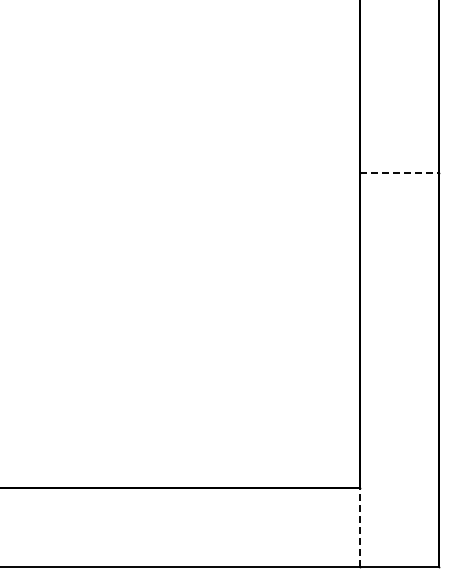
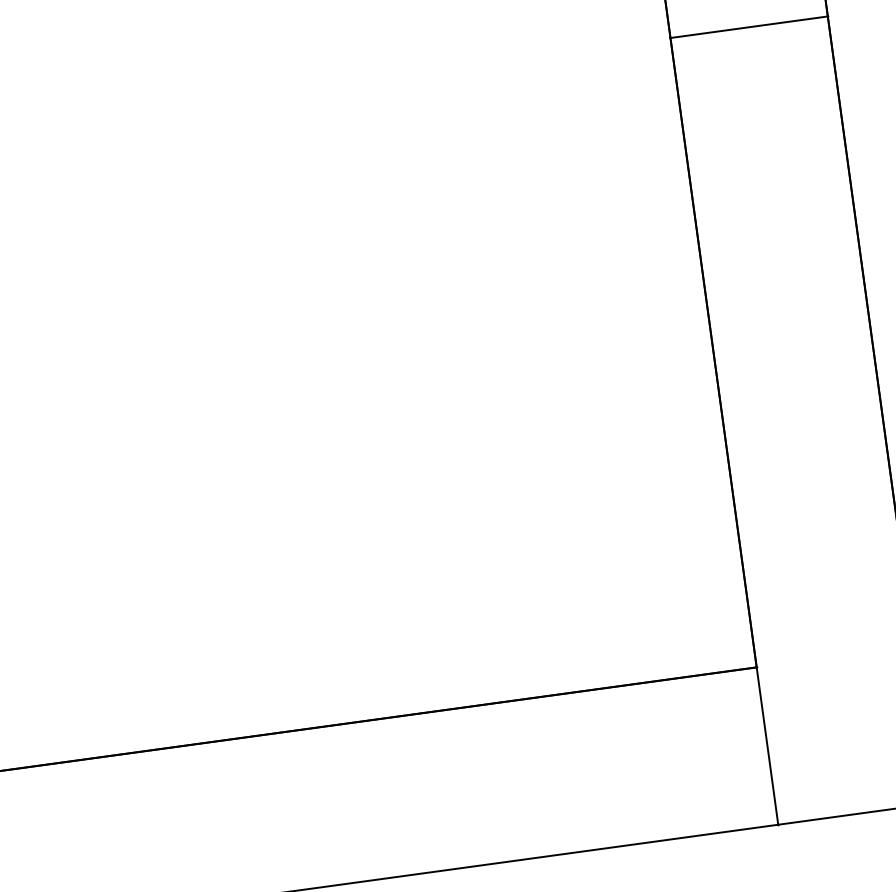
line: (399, 173) -> (749, 27), dashed -> solid
line: (359, 527) -> (766, 745), dashed -> solid

